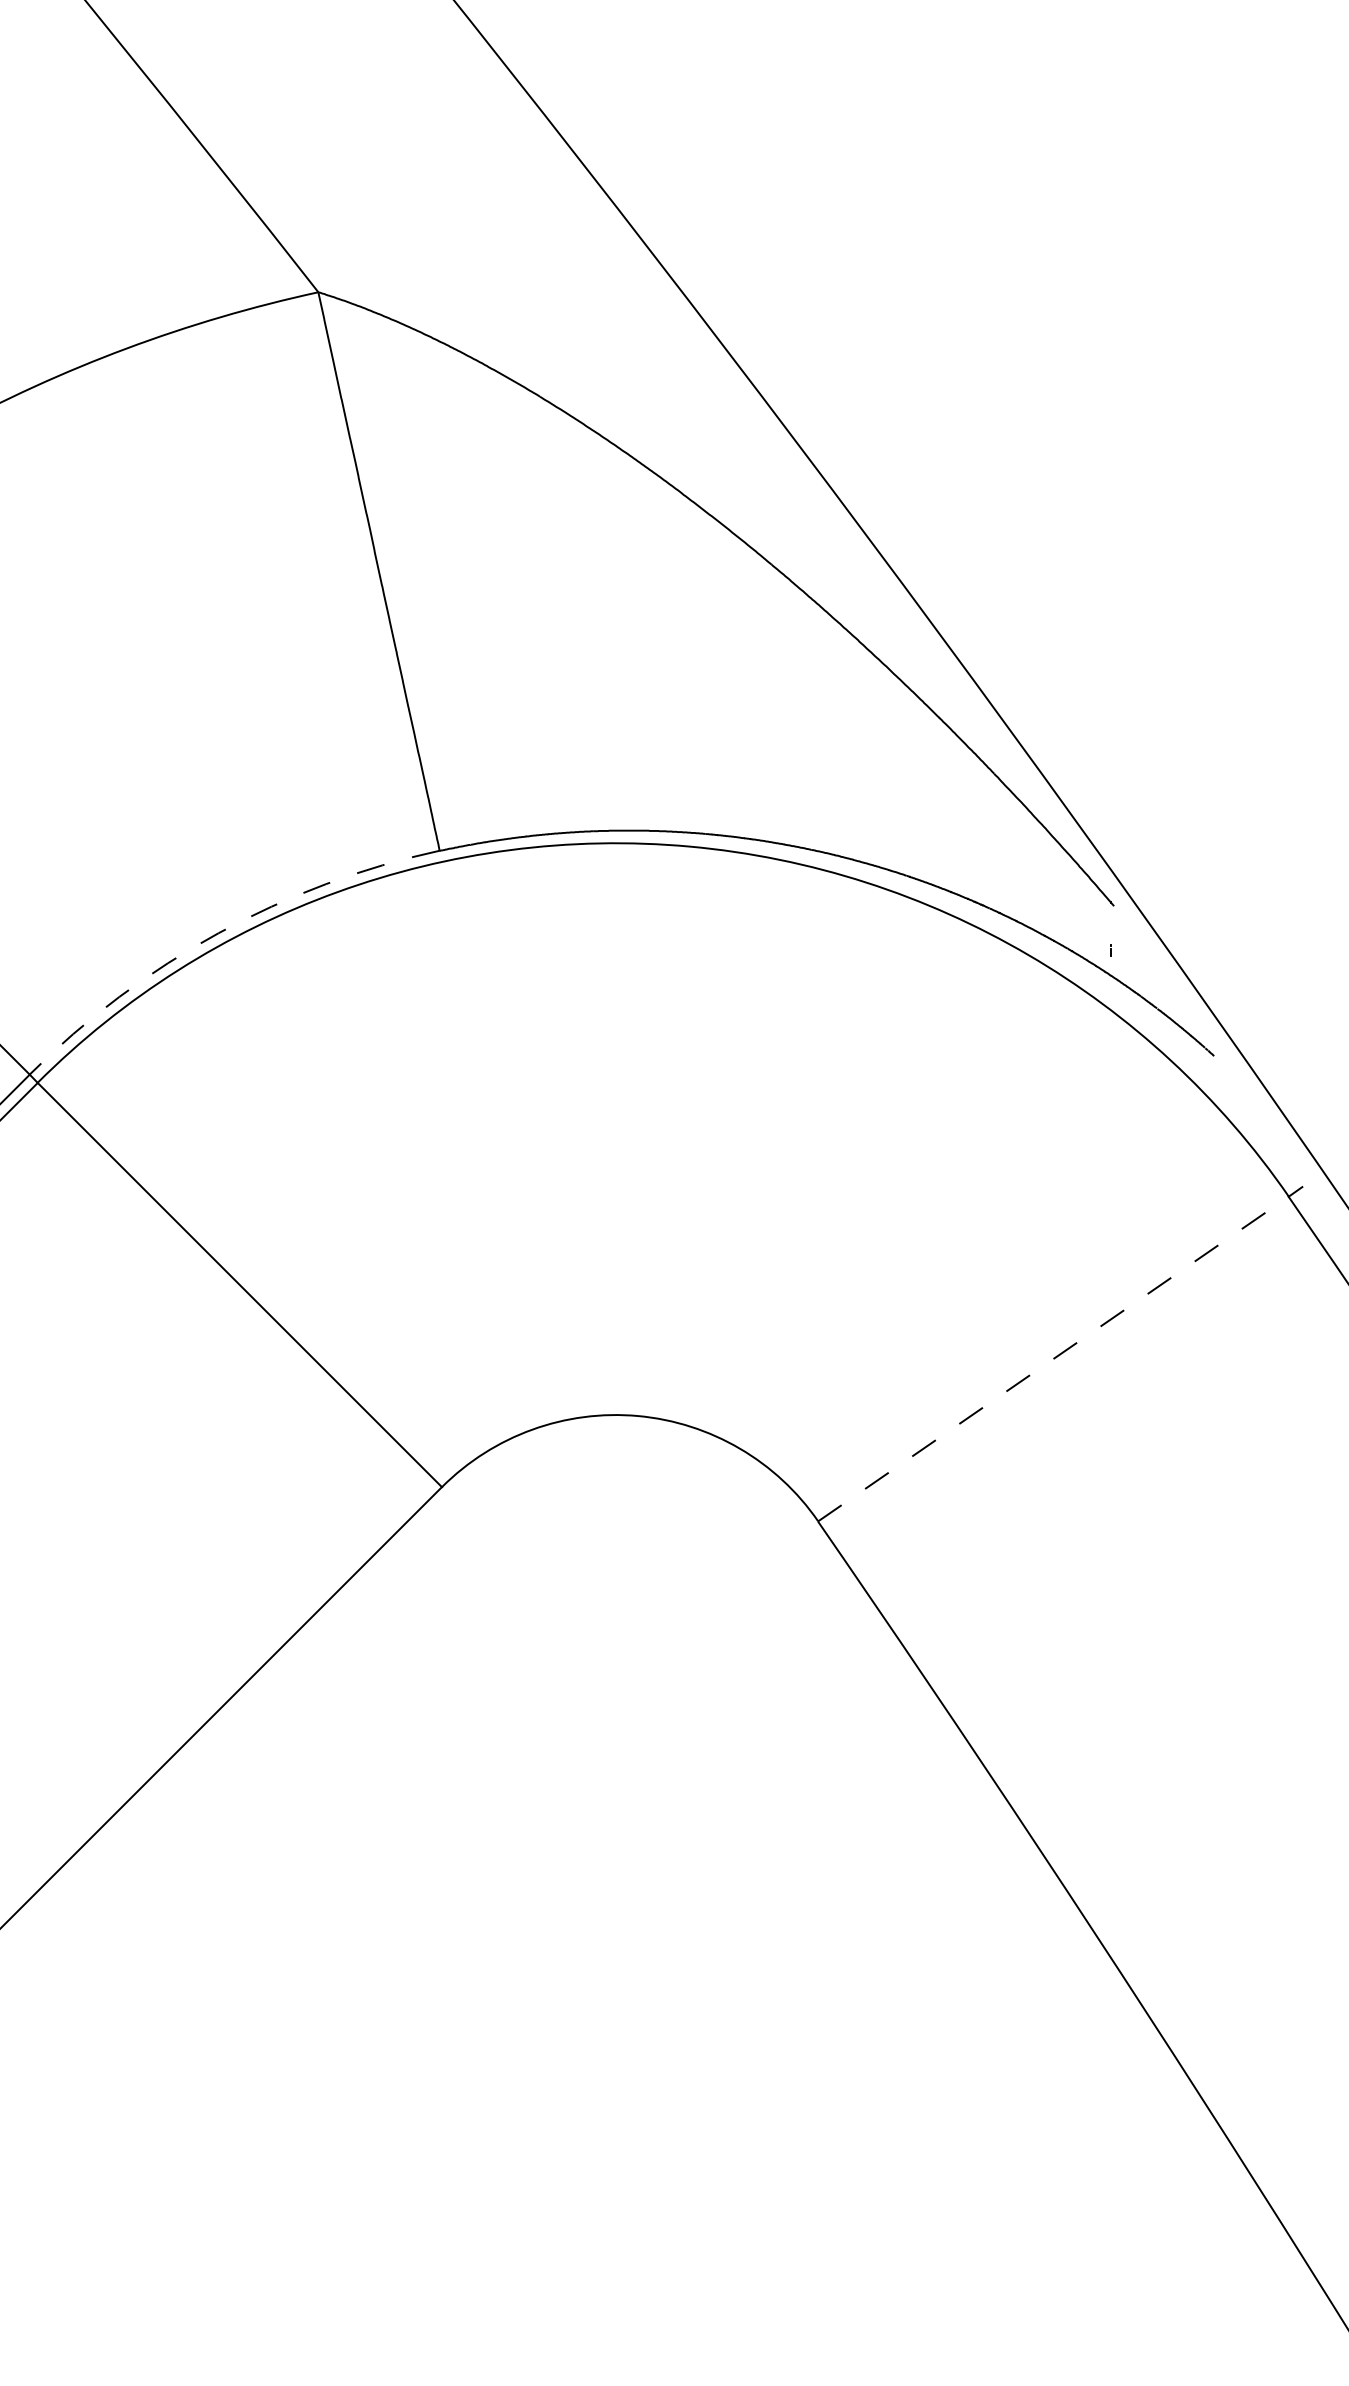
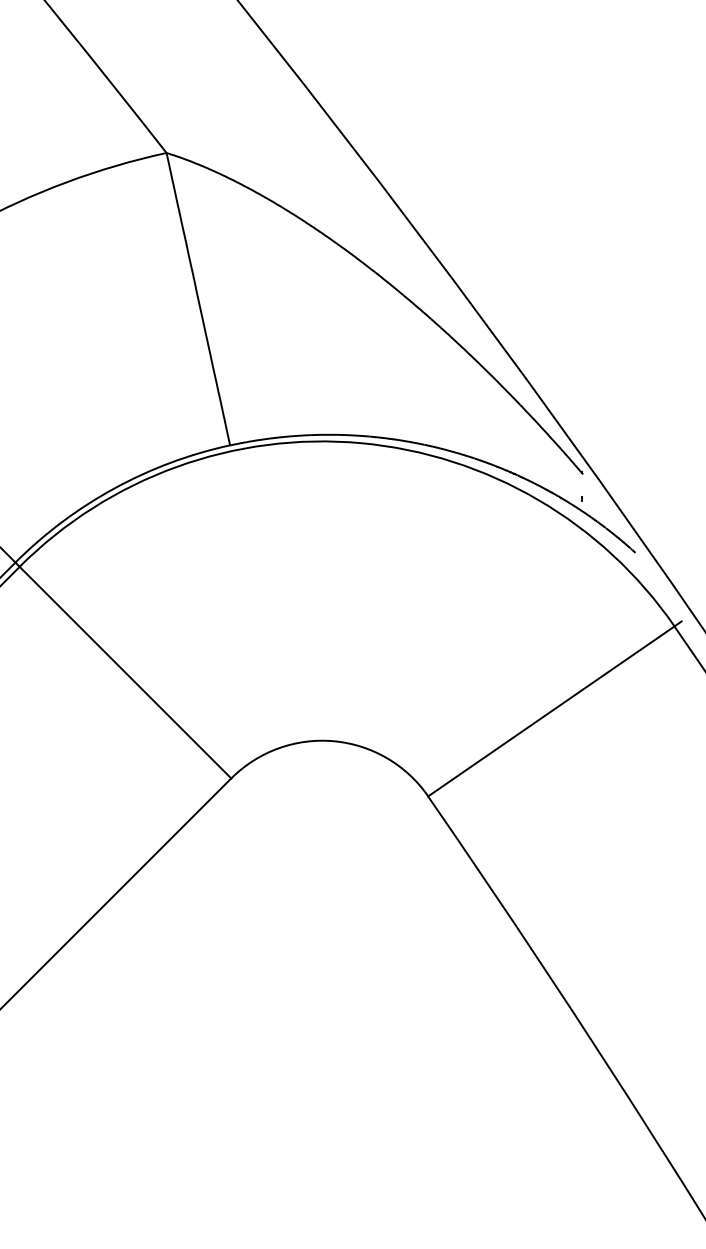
arc: (218, 933) -> (114, 488), dashed -> solid
line: (1053, 1359) -> (551, 711), dashed -> solid

